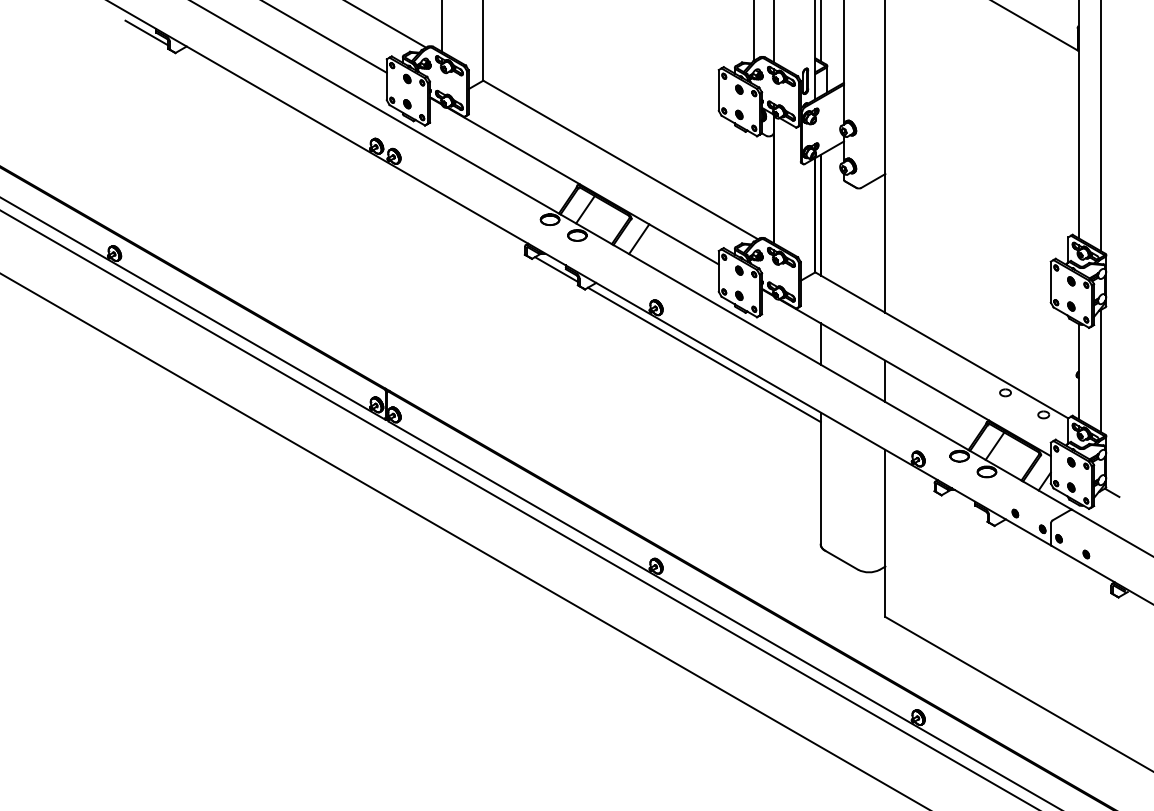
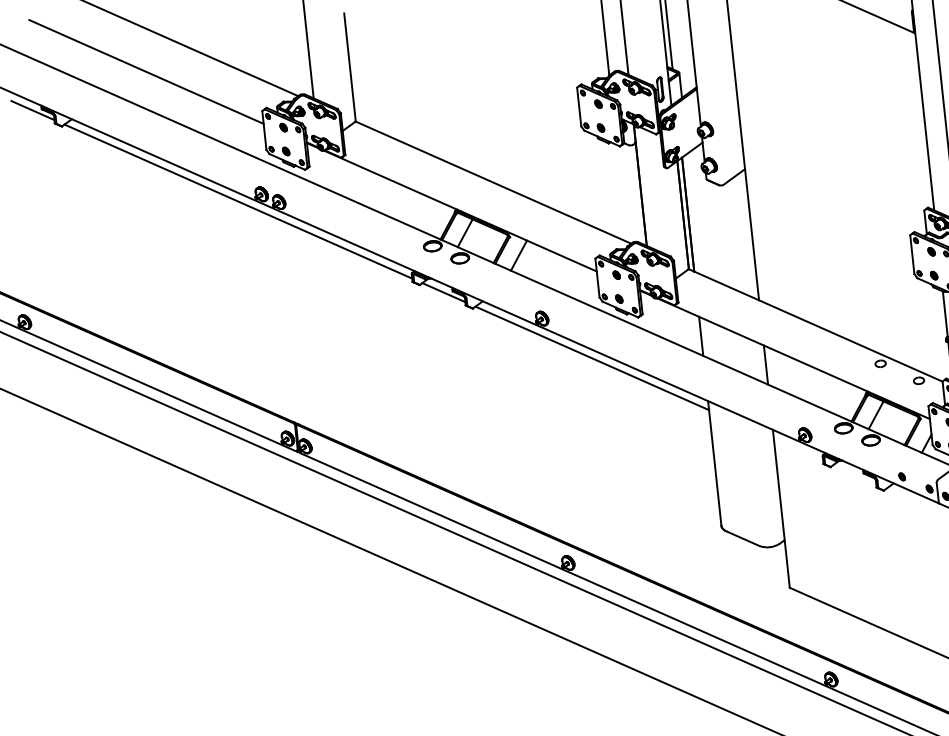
line: (351, 151) -> (238, 201), added

